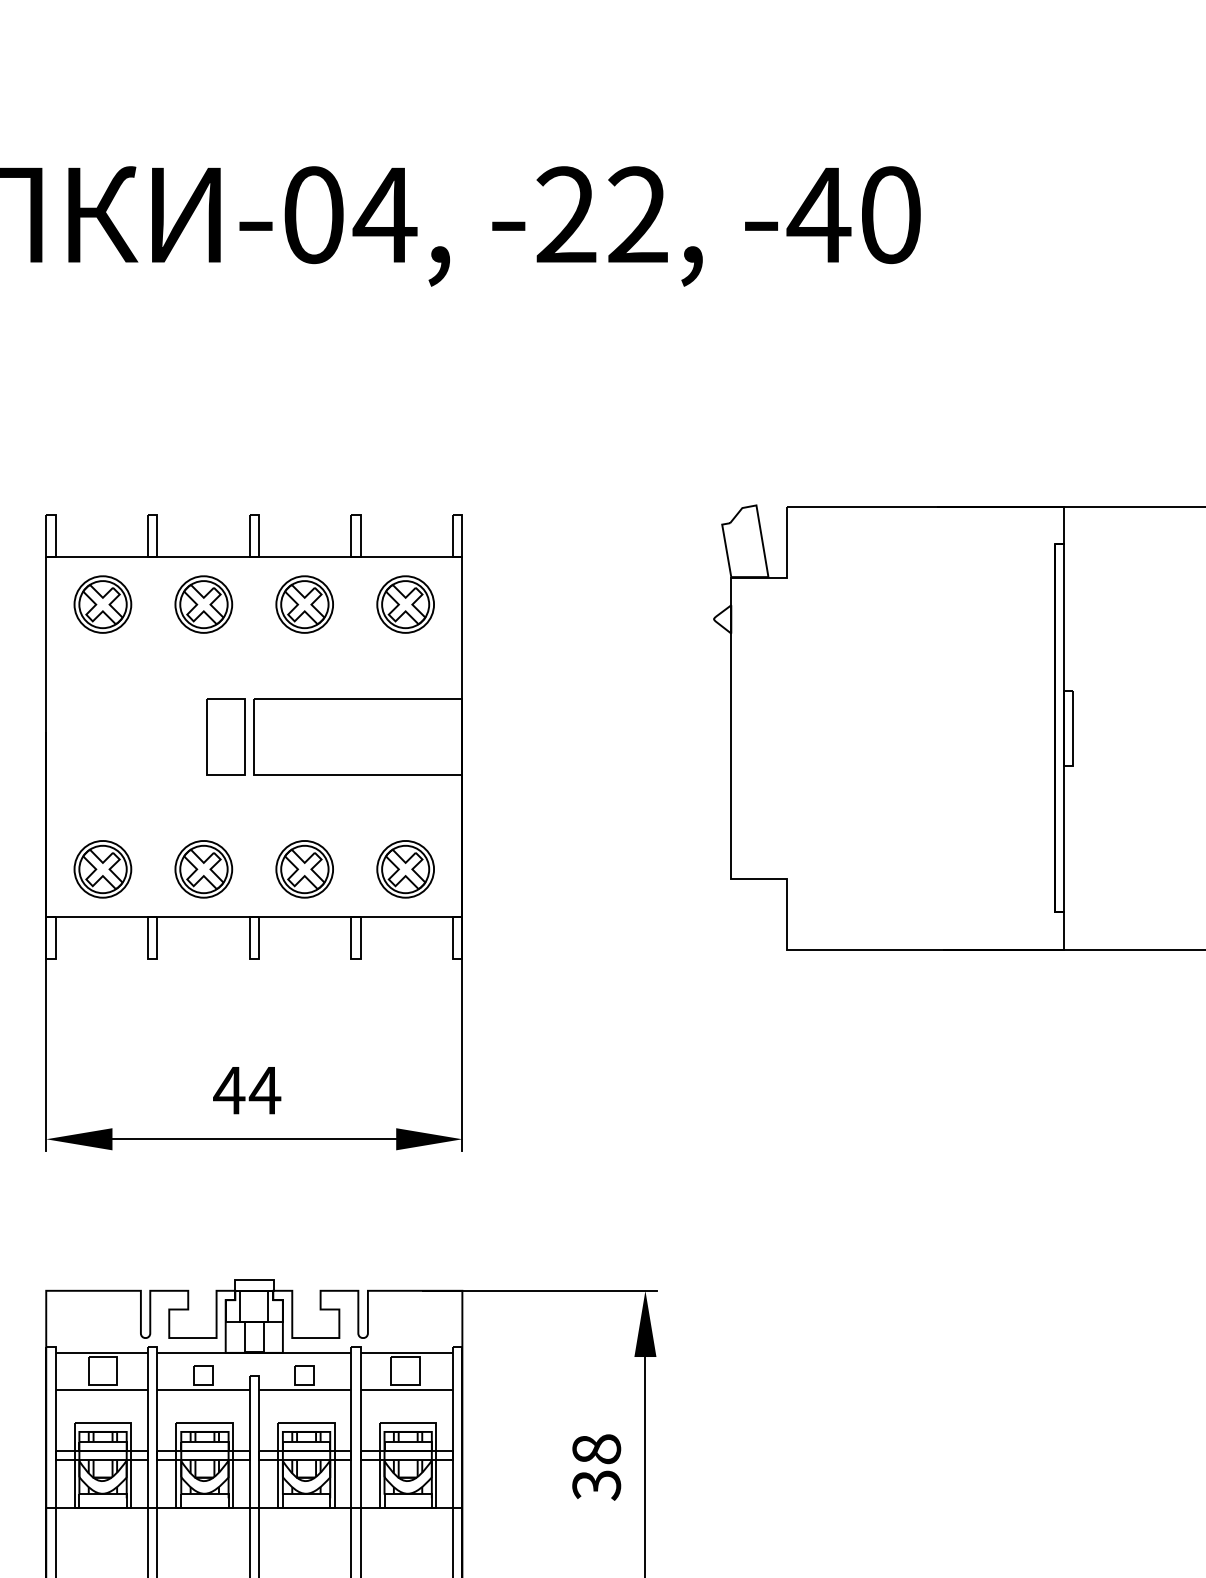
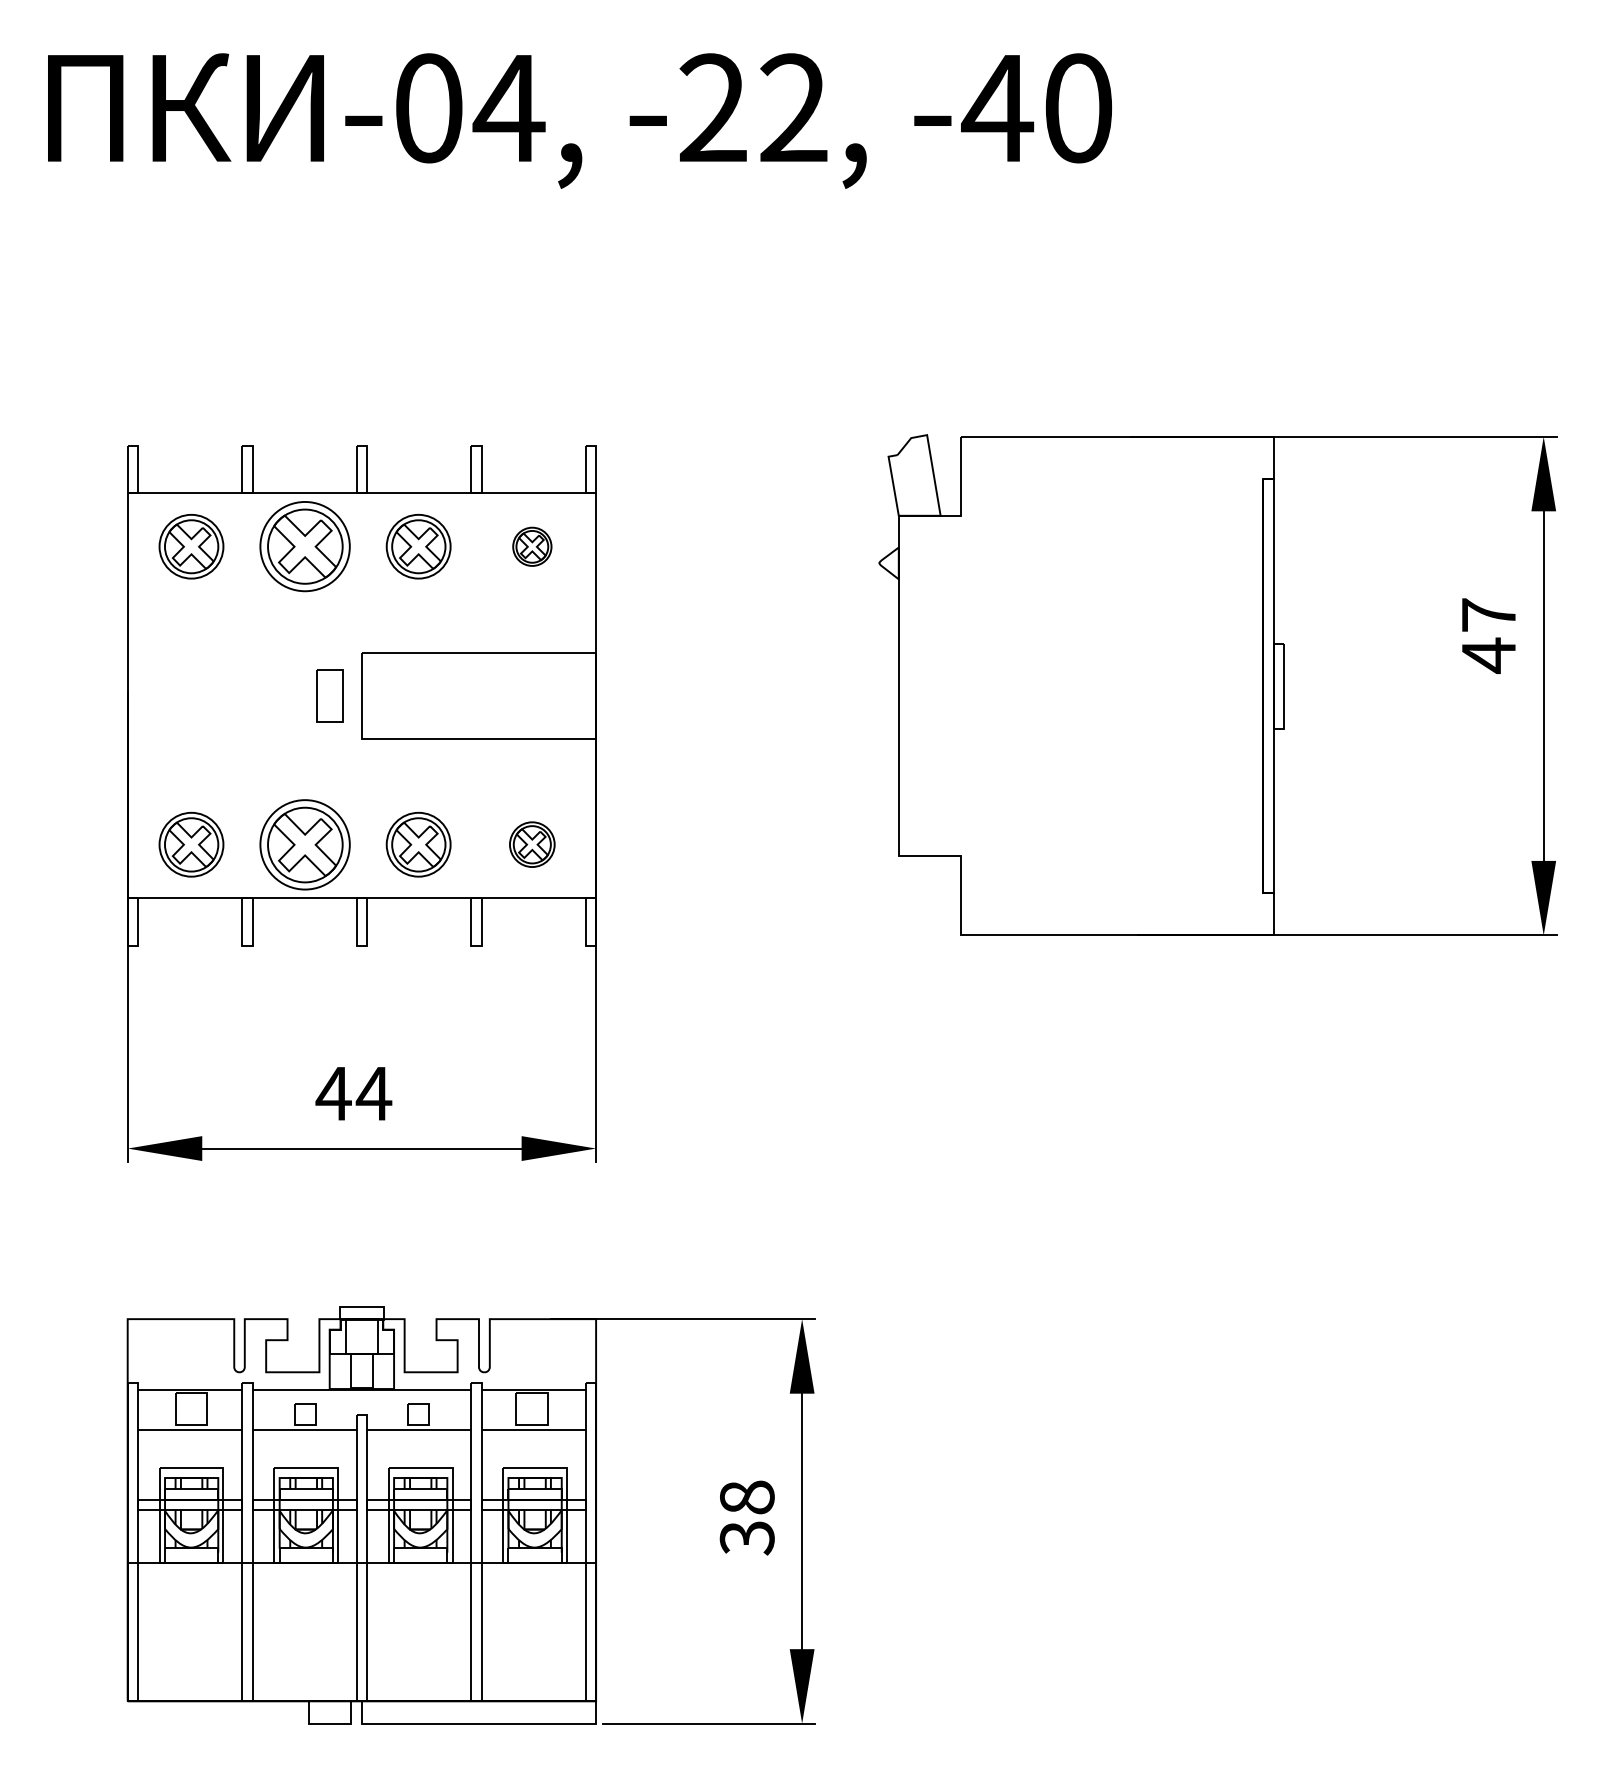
part: (203, 604) -> (304, 546), size x1.4
part: (405, 604) -> (532, 546), size x0.6
part: (225, 736) -> (329, 695), size x0.6
part: (203, 869) -> (304, 844), size x1.4
part: (405, 869) -> (532, 844), size x0.7

